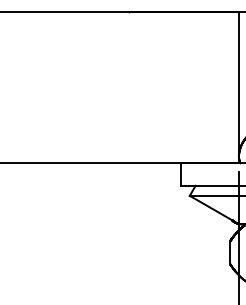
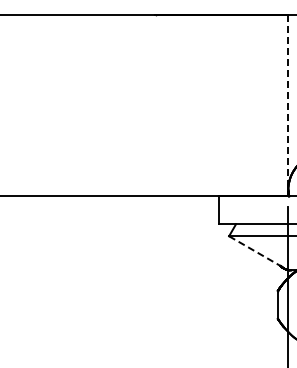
line: (239, 87) -> (288, 105), solid -> dashed
line: (210, 208) -> (254, 251), solid -> dashed

